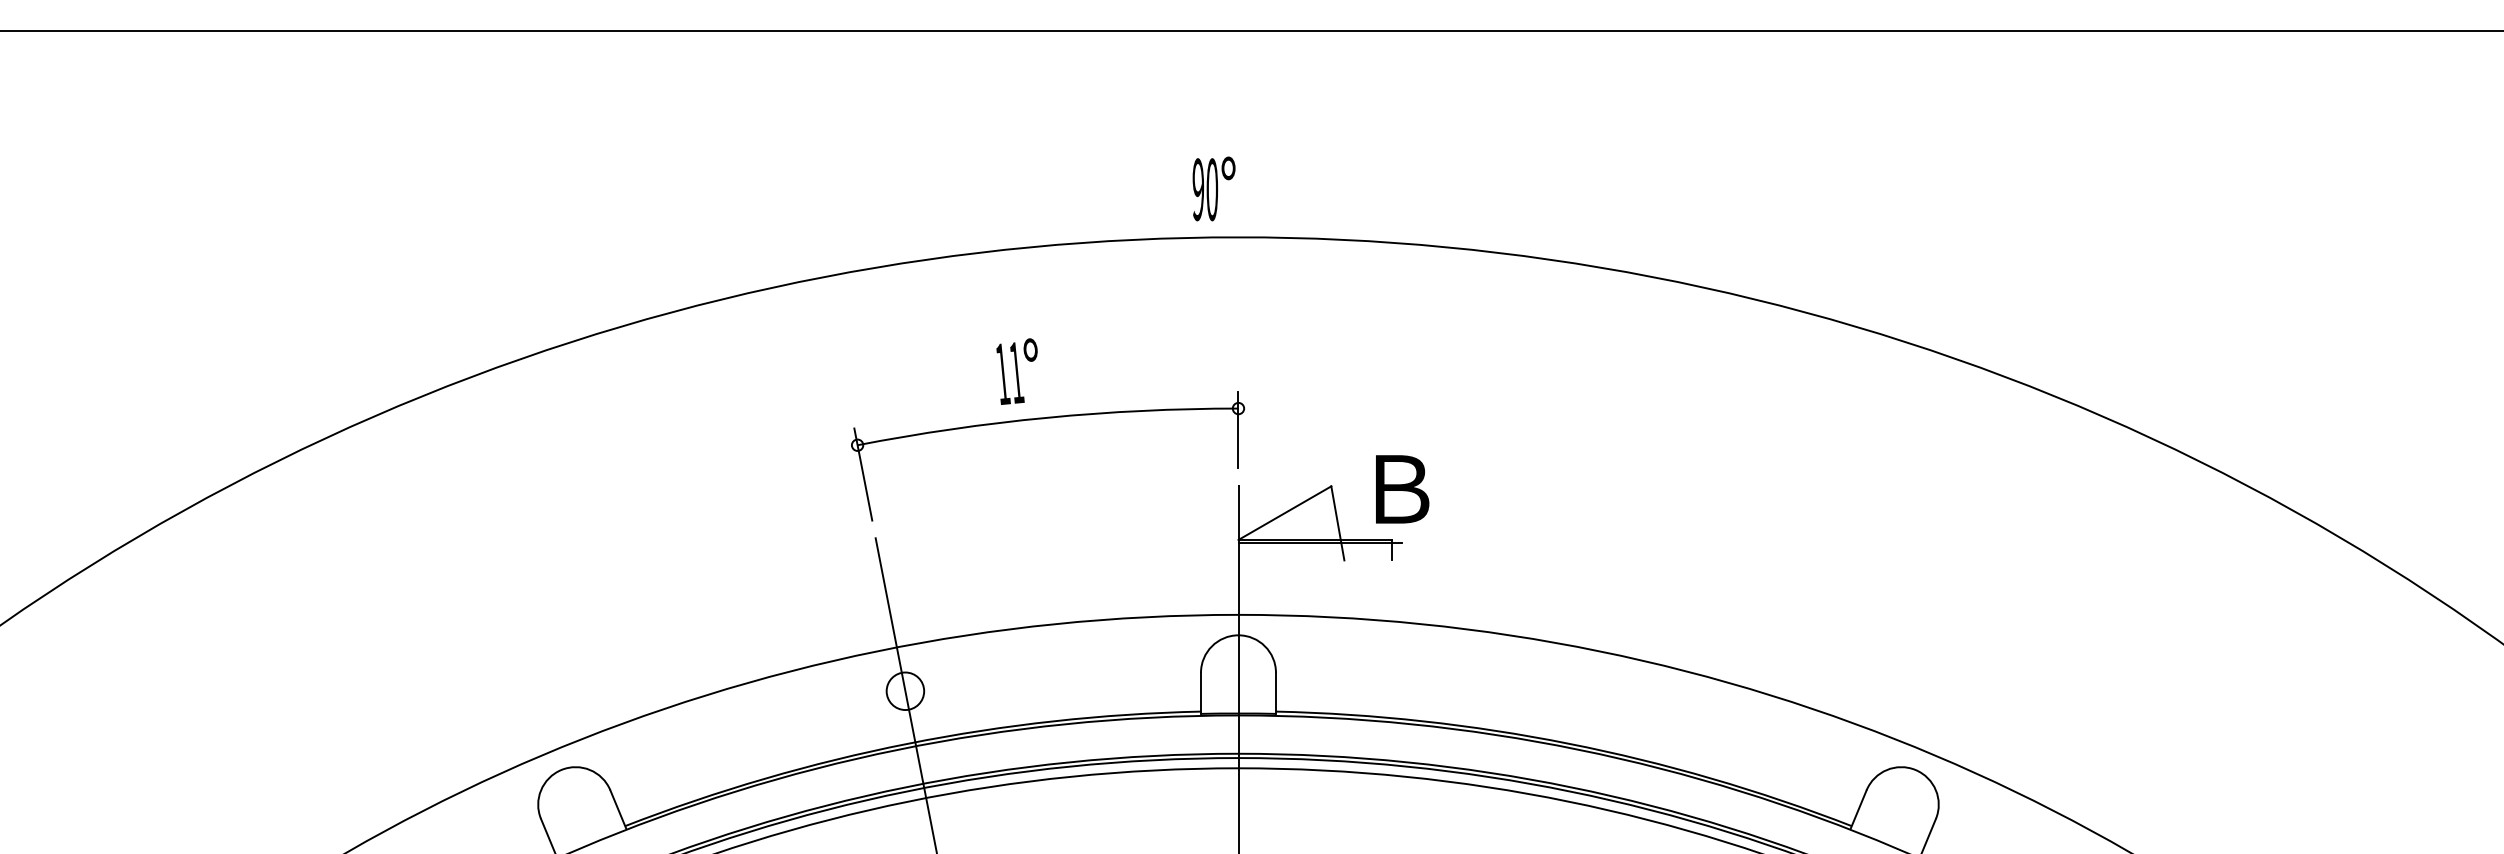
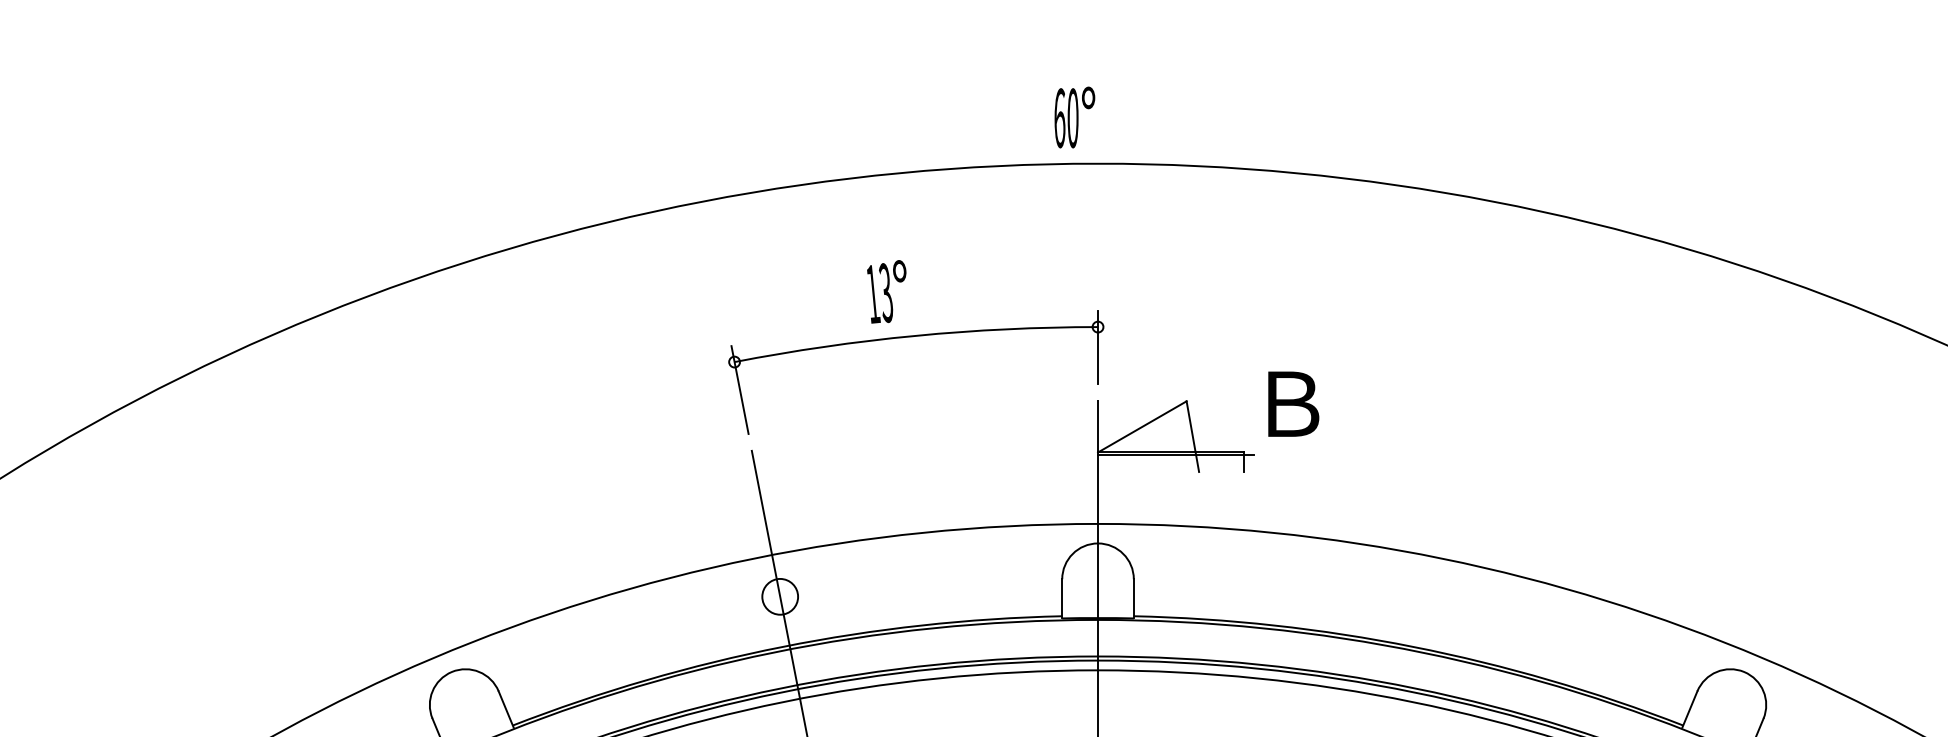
text: (1198, 189) -> (1059, 118), 90 -> 60
text: (1016, 372) -> (886, 292), 11 -> 13
text: (1402, 489) -> (1293, 404), moved

